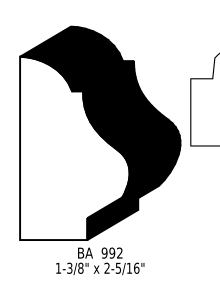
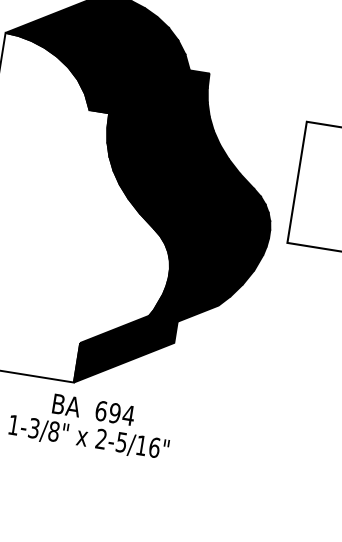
text: (111, 252) -> (113, 411), 992 -> 694

